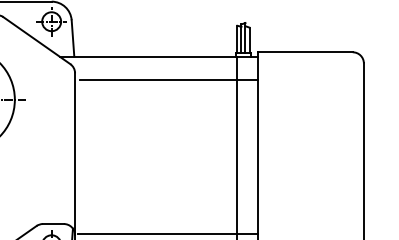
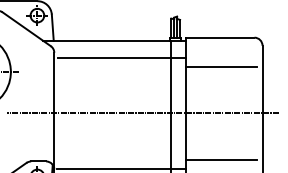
line: (307, 92) -> (221, 66), added
line: (197, 157) -> (142, 113), added
line: (307, 221) -> (221, 159), added

